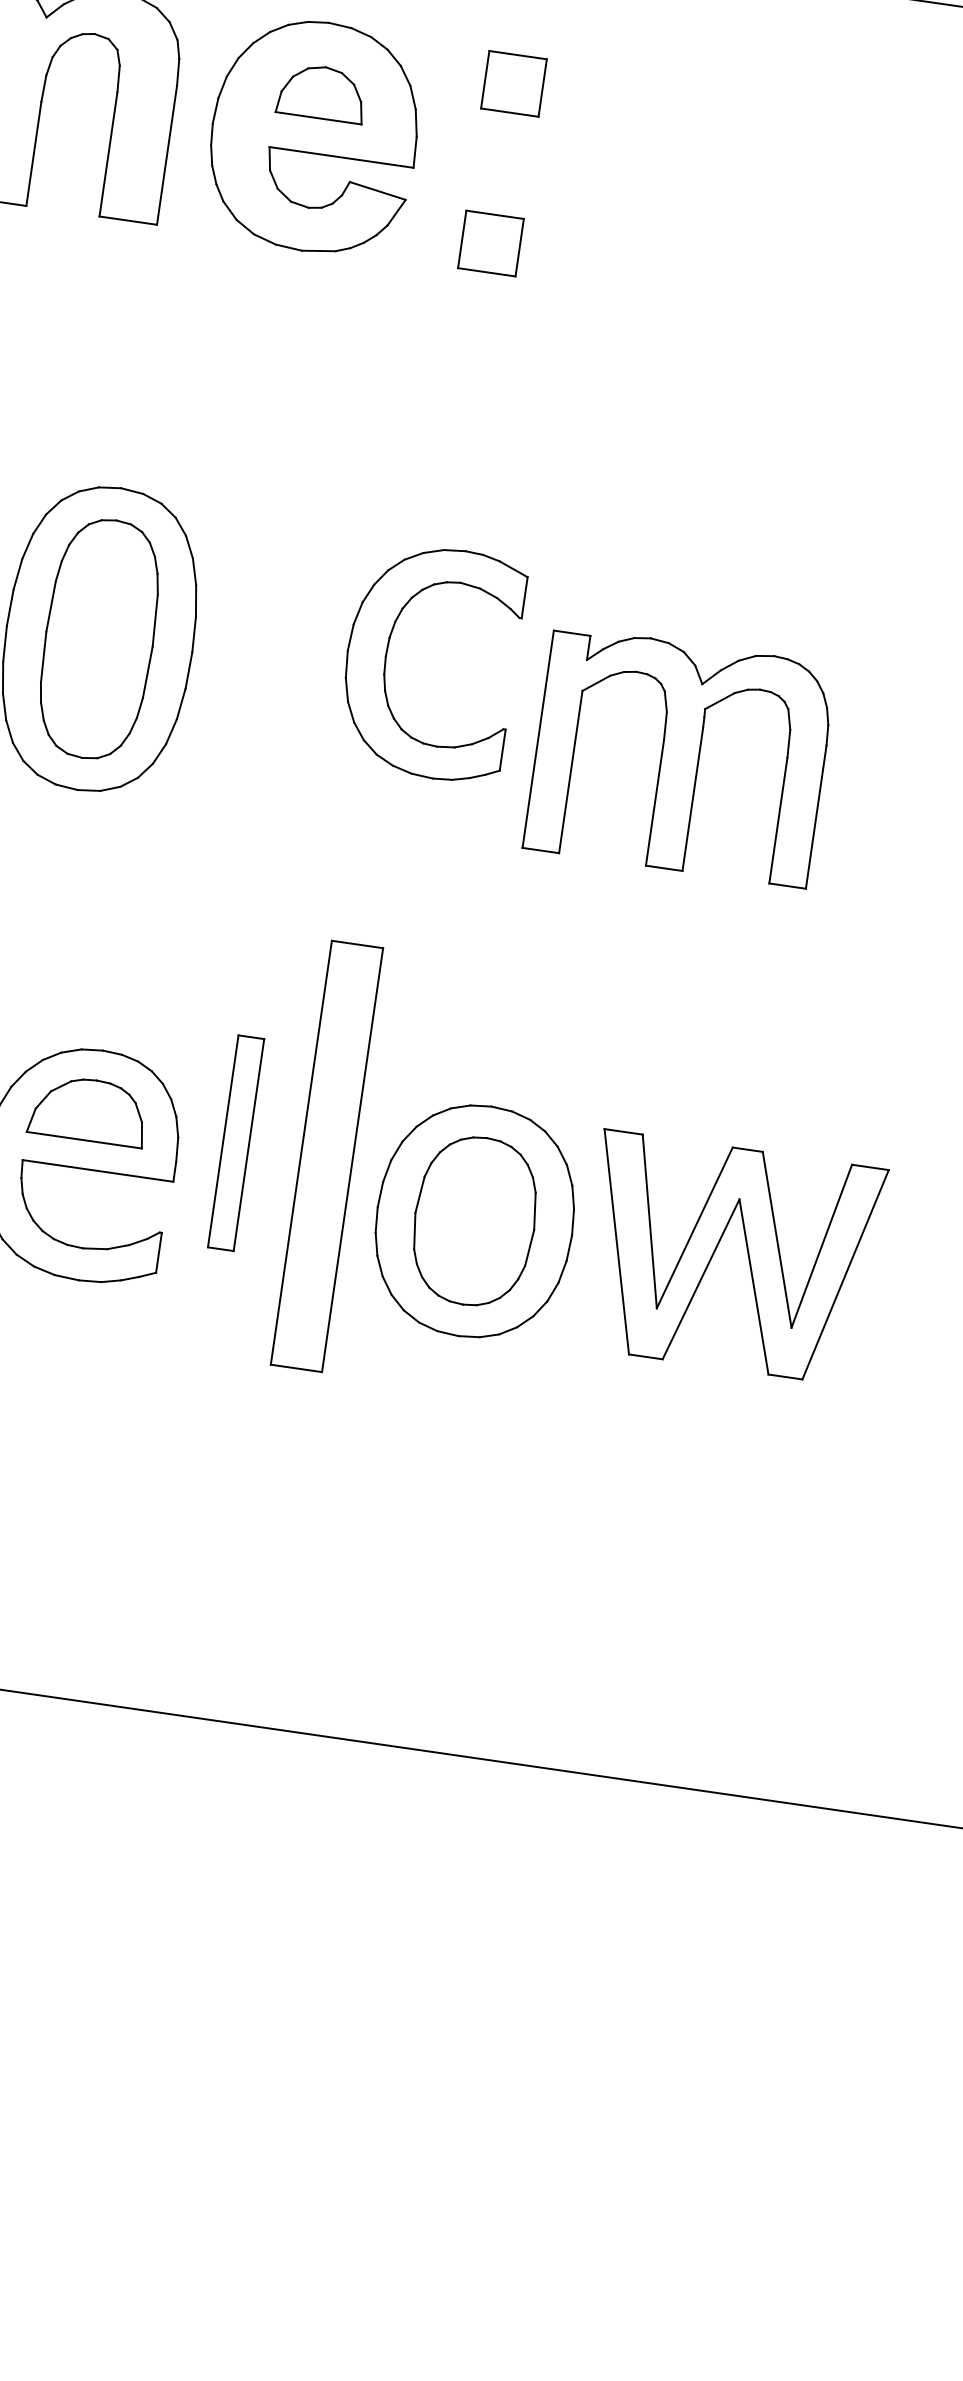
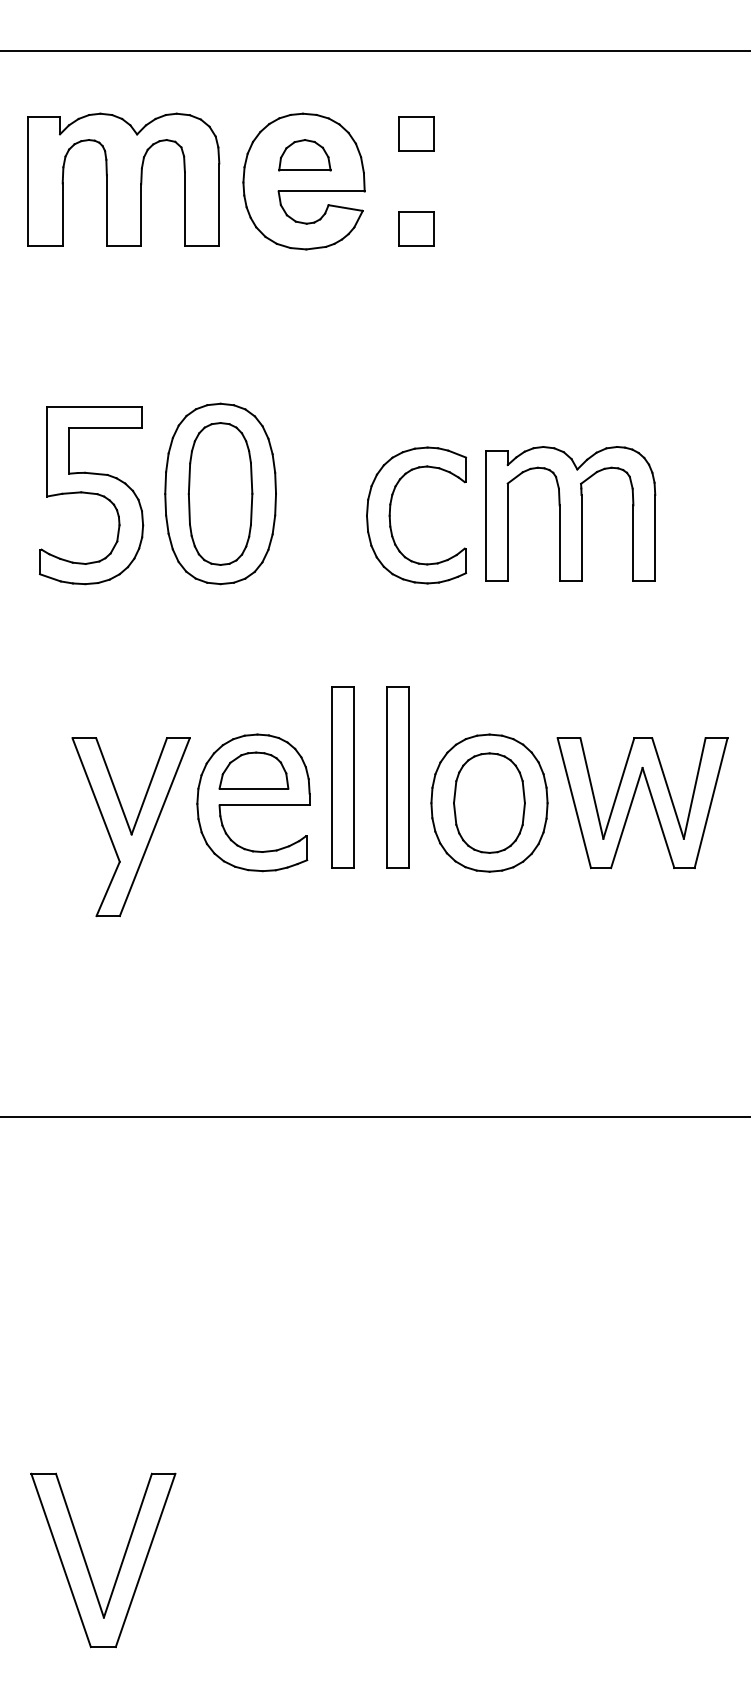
part: (387, 655) -> (390, 515), moved
part: (235, 1142) -> (342, 777), size x1.43
part: (327, 1156) -> (397, 777), size x0.71

